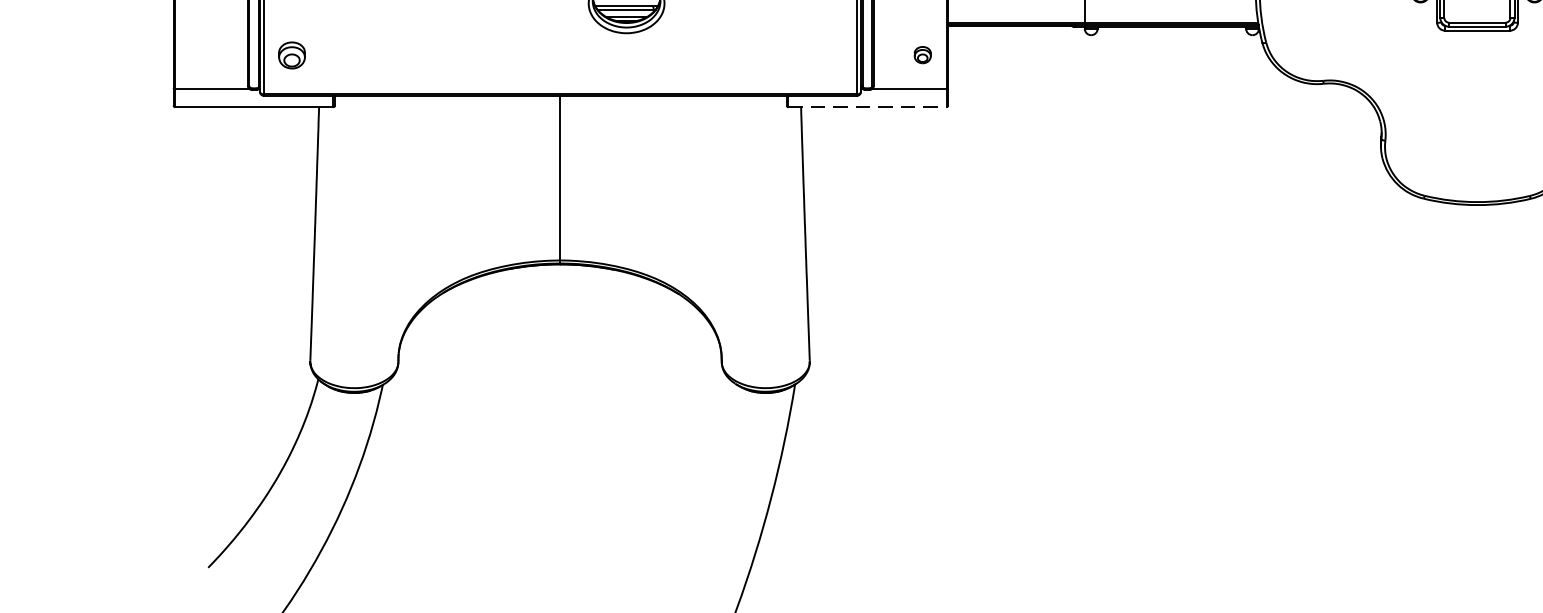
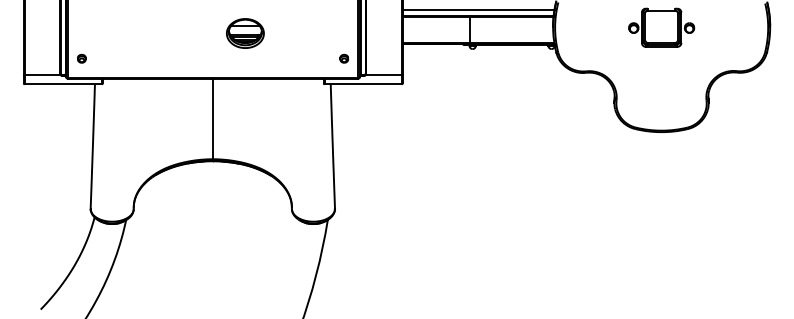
part: (291, 54) -> (81, 58), size x0.62
part: (923, 54) -> (344, 58), moved
line: (868, 107) -> (363, 84), dashed -> solid

